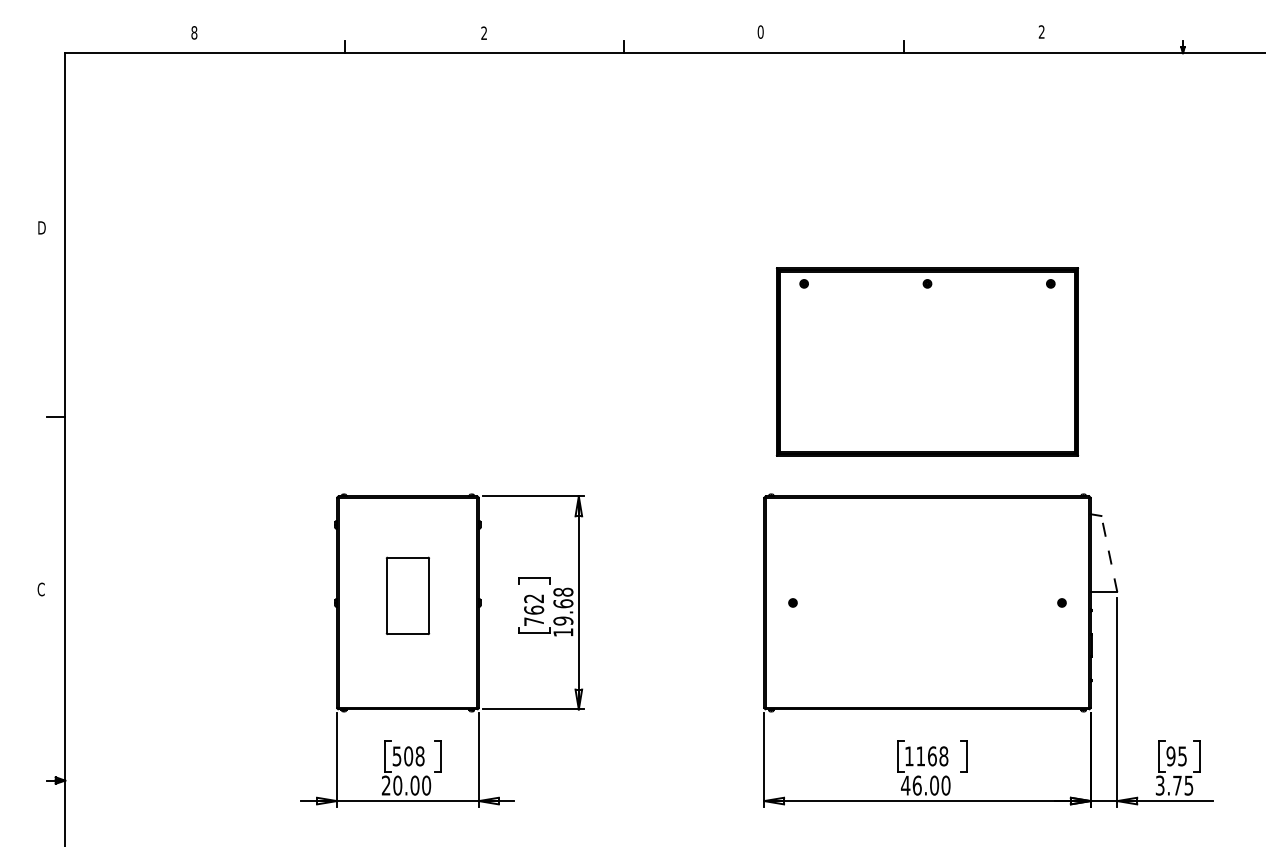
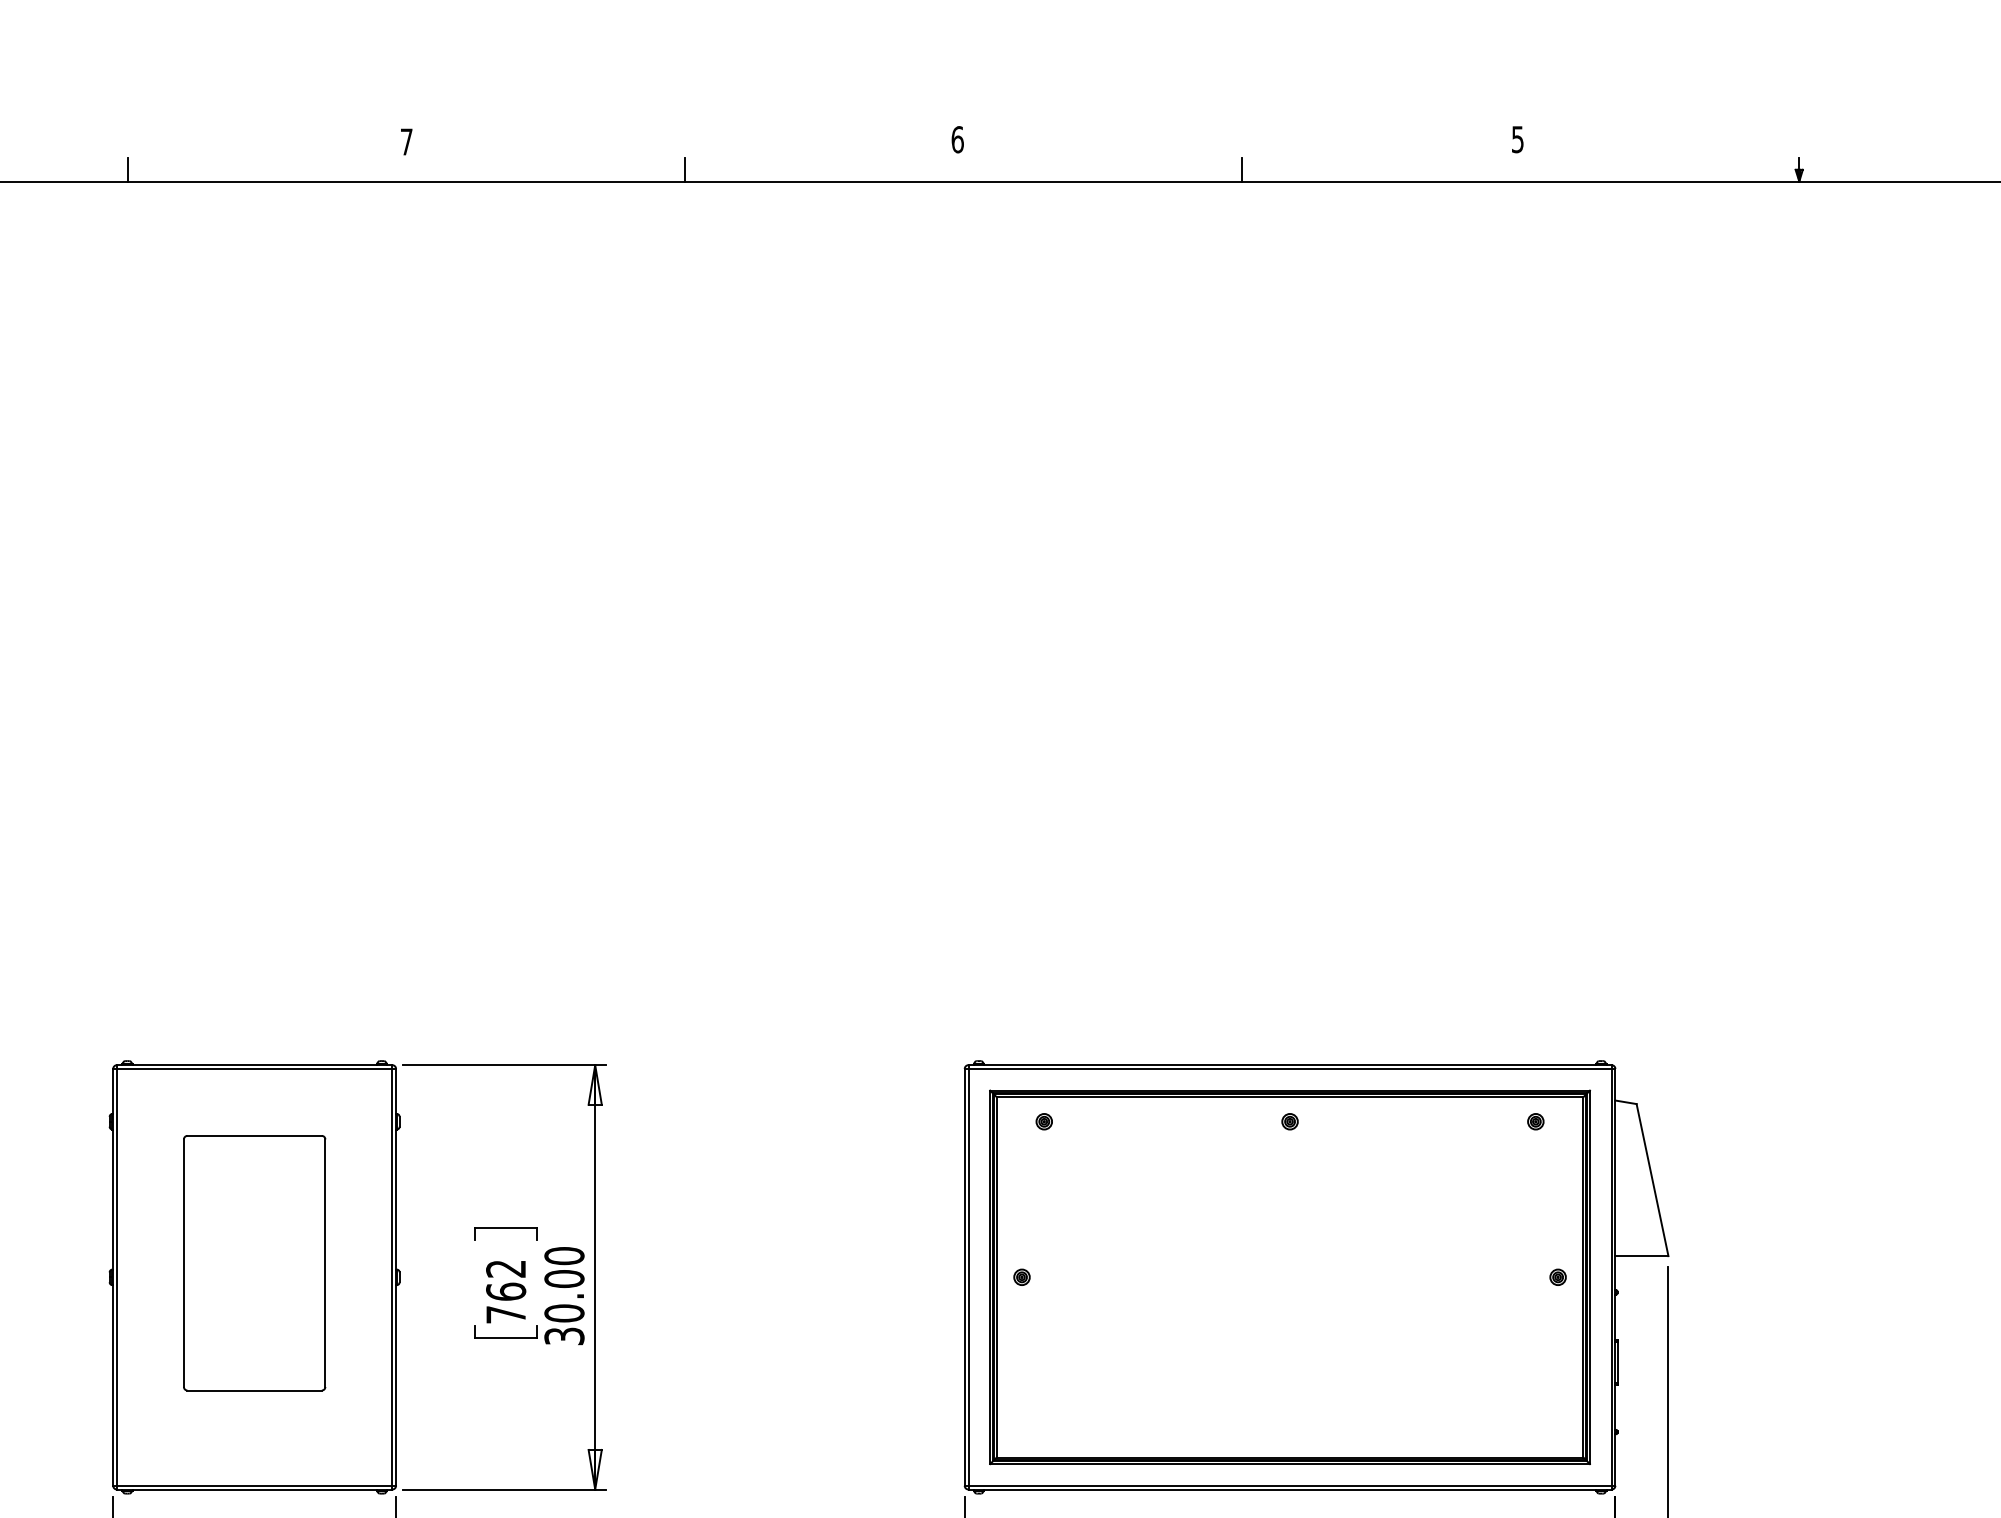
text: (760, 31) -> (957, 138), 0 -> 6
text: (1041, 31) -> (1517, 138), 2 -> 5
text: (483, 32) -> (405, 140), 2 -> 7
part: (927, 361) -> (1290, 1276), moved
line: (1109, 554) -> (1652, 1180), dashed -> solid
part: (407, 595) -> (253, 1262), size x1.67
text: (563, 611) -> (564, 1294), 19.68 -> 30.00

